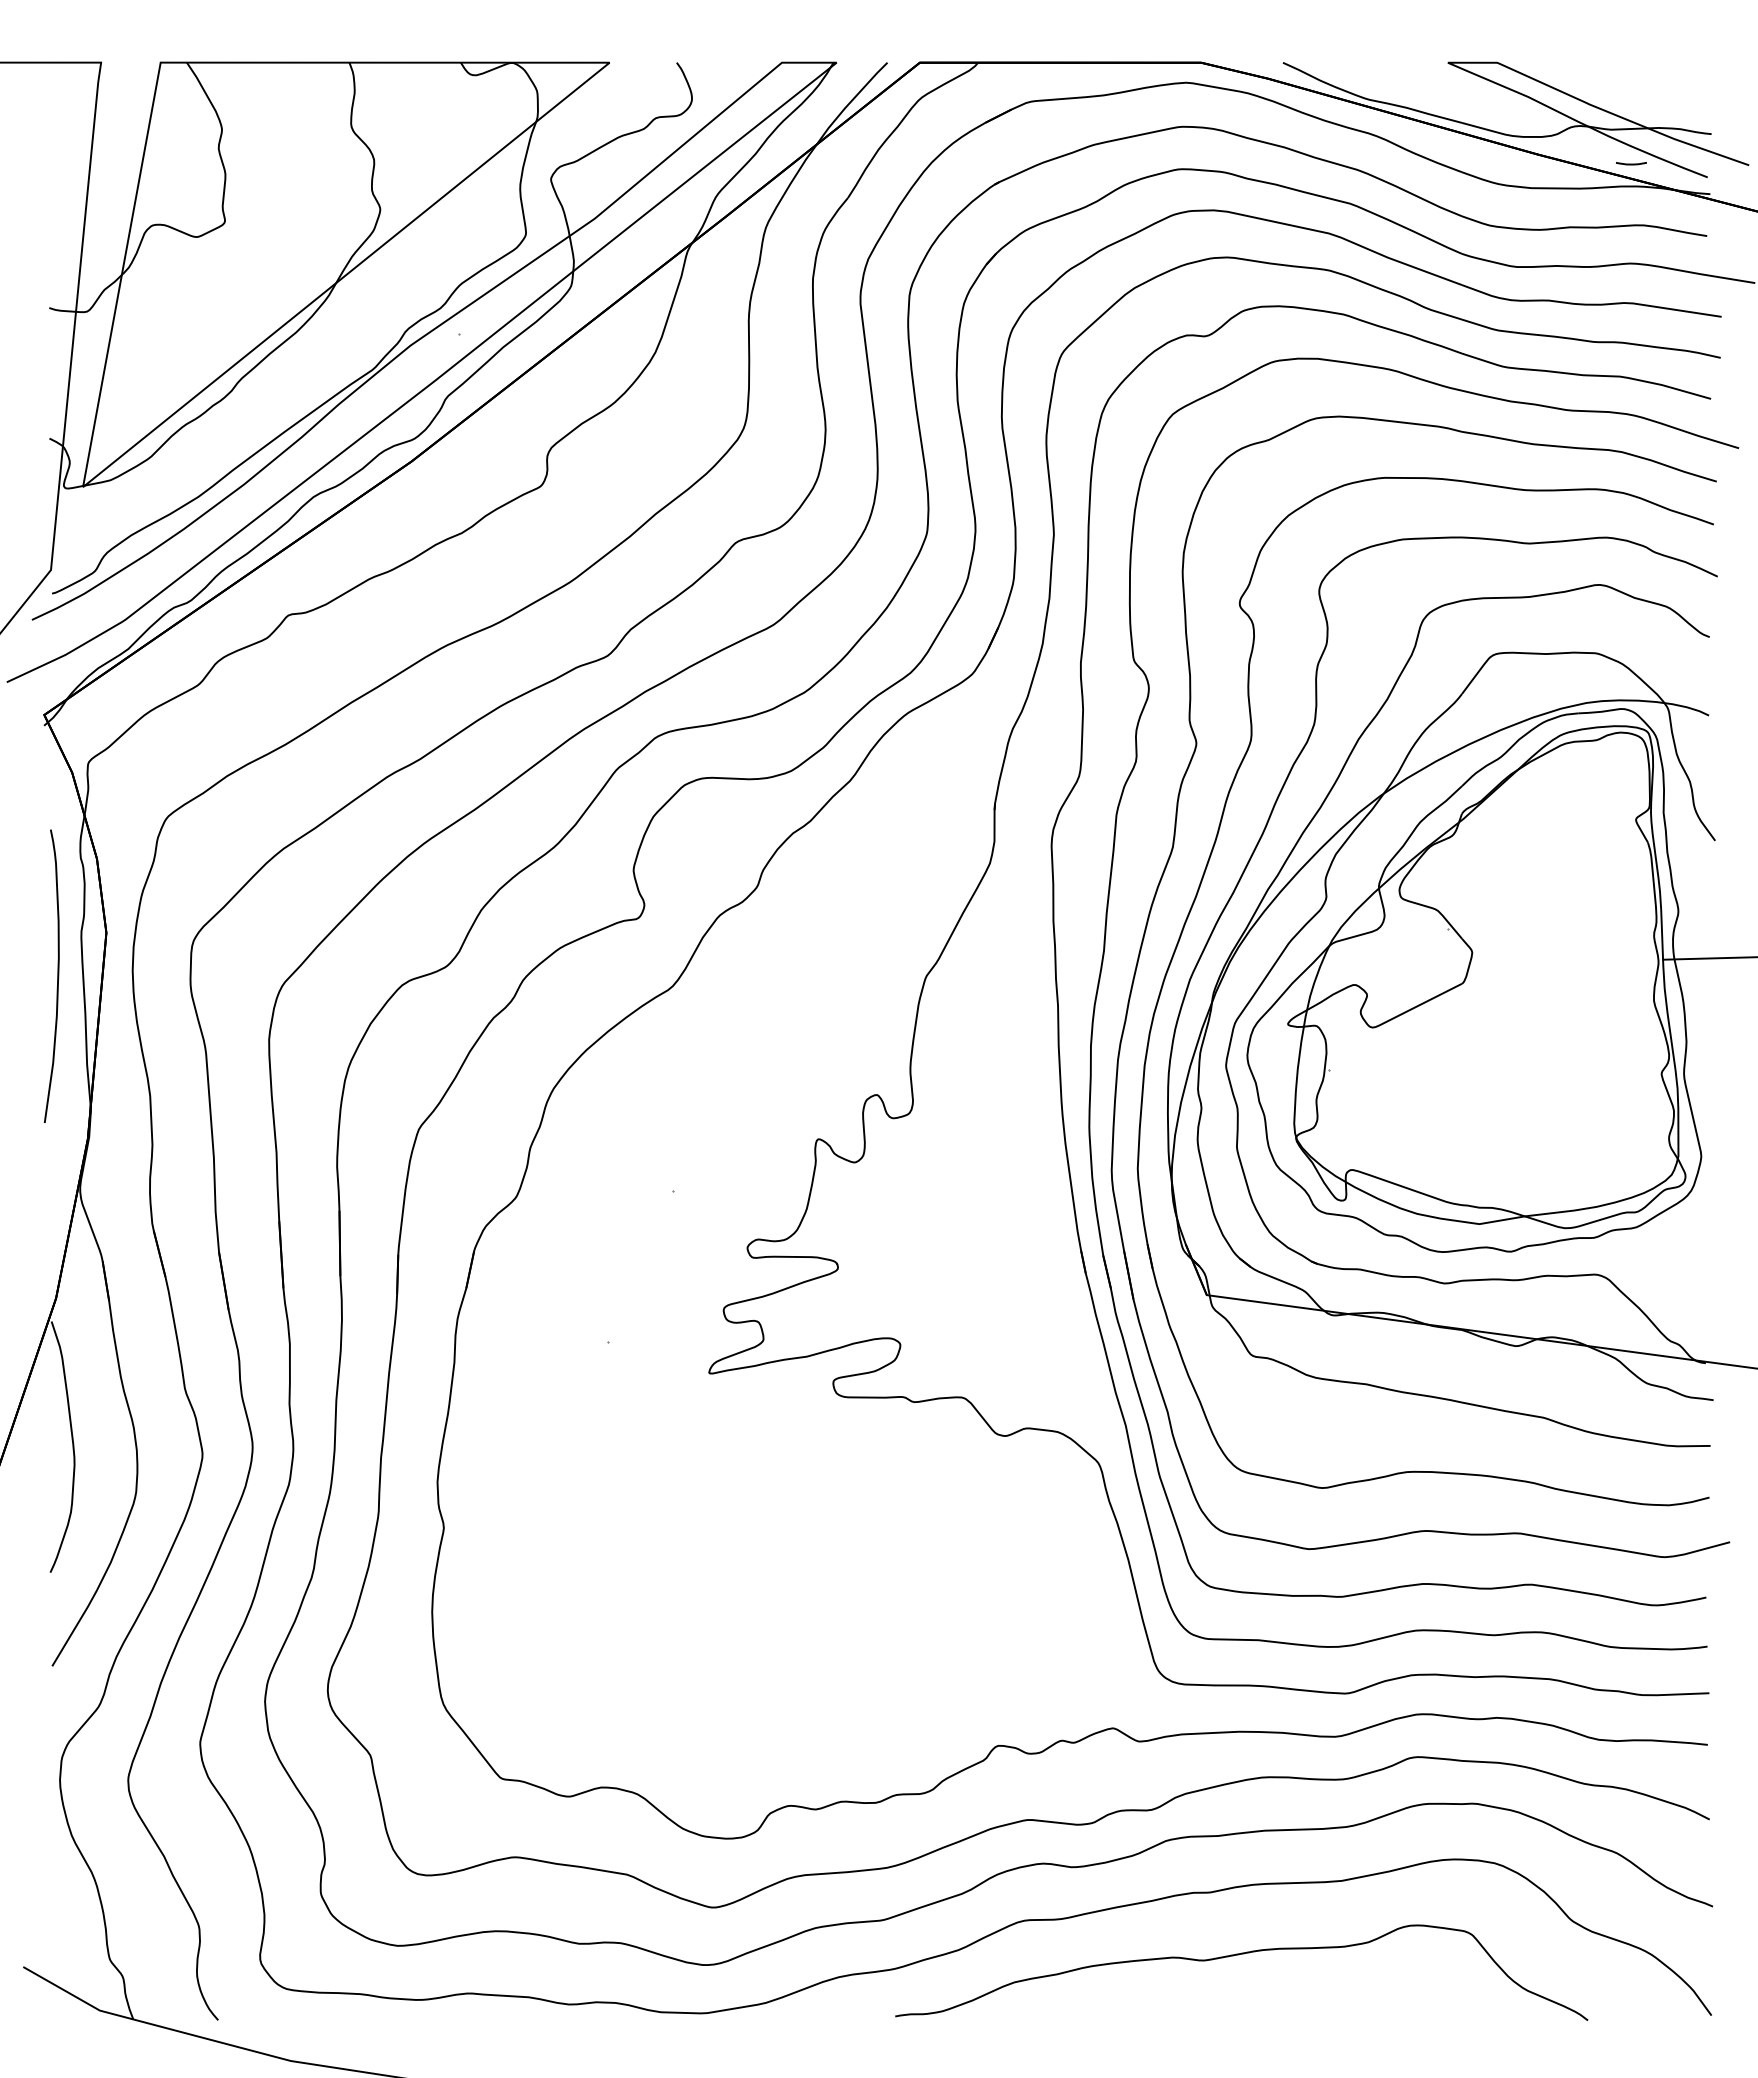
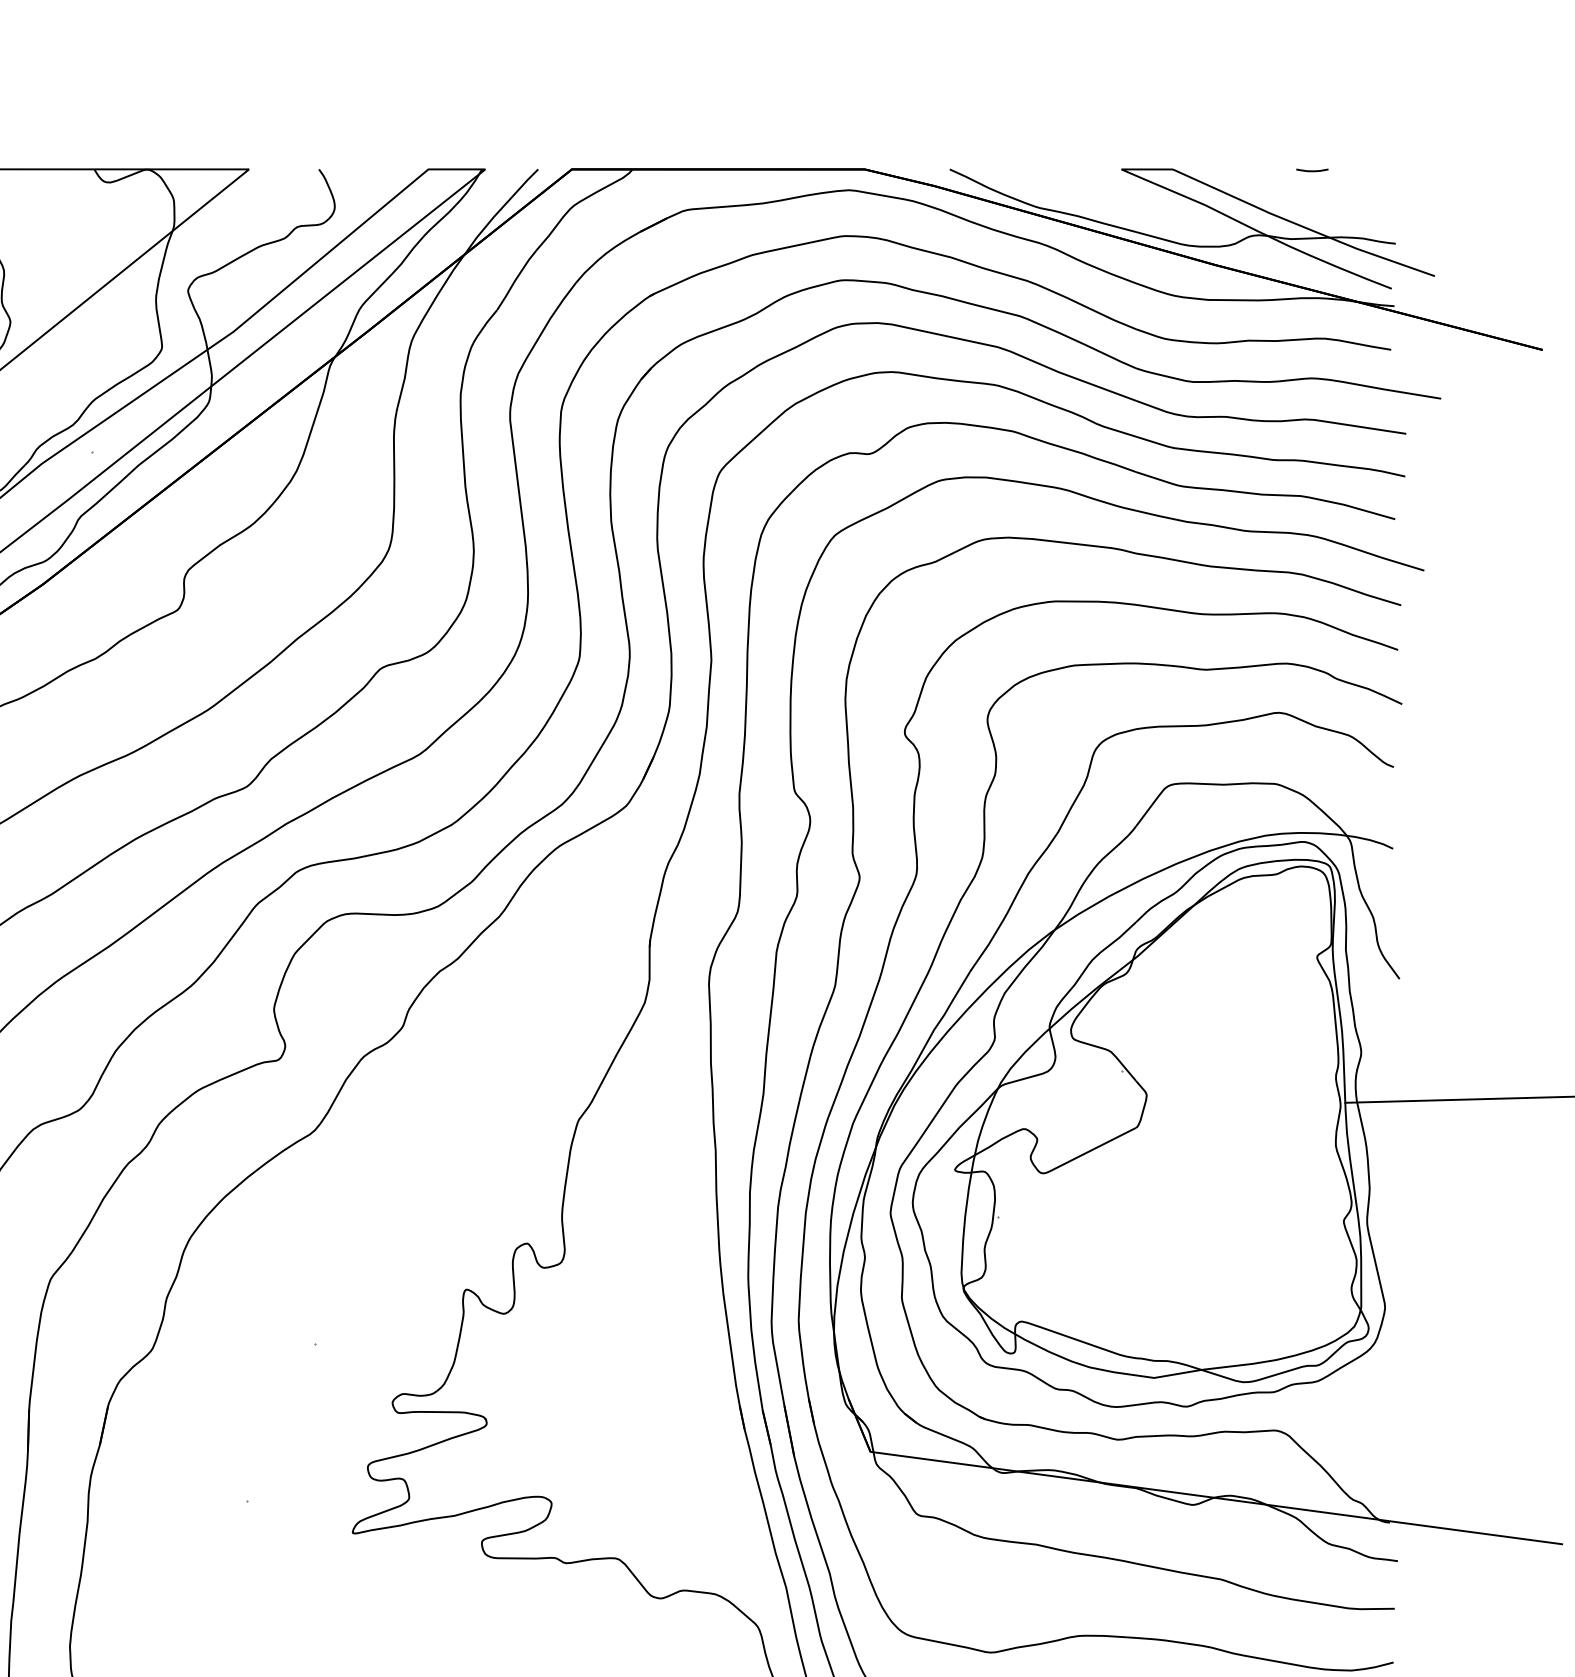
line: (1631, 163) -> (1312, 170), moved

